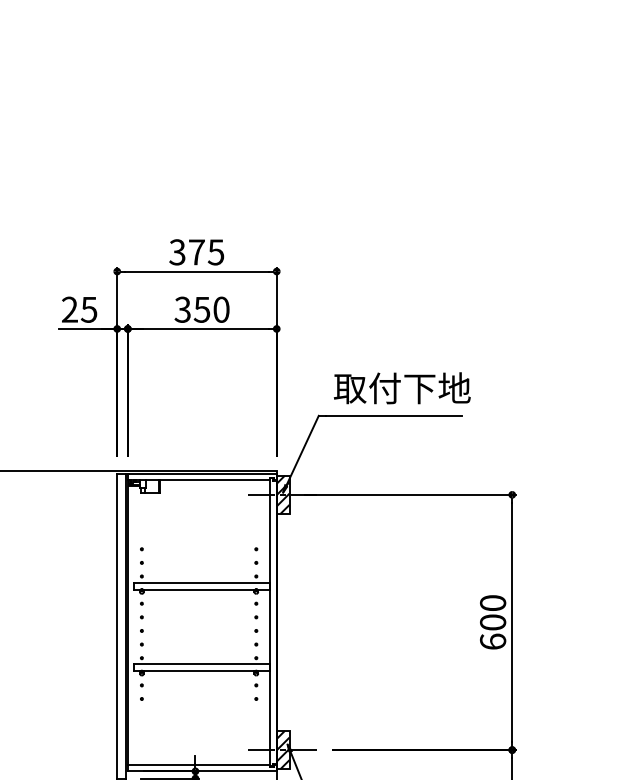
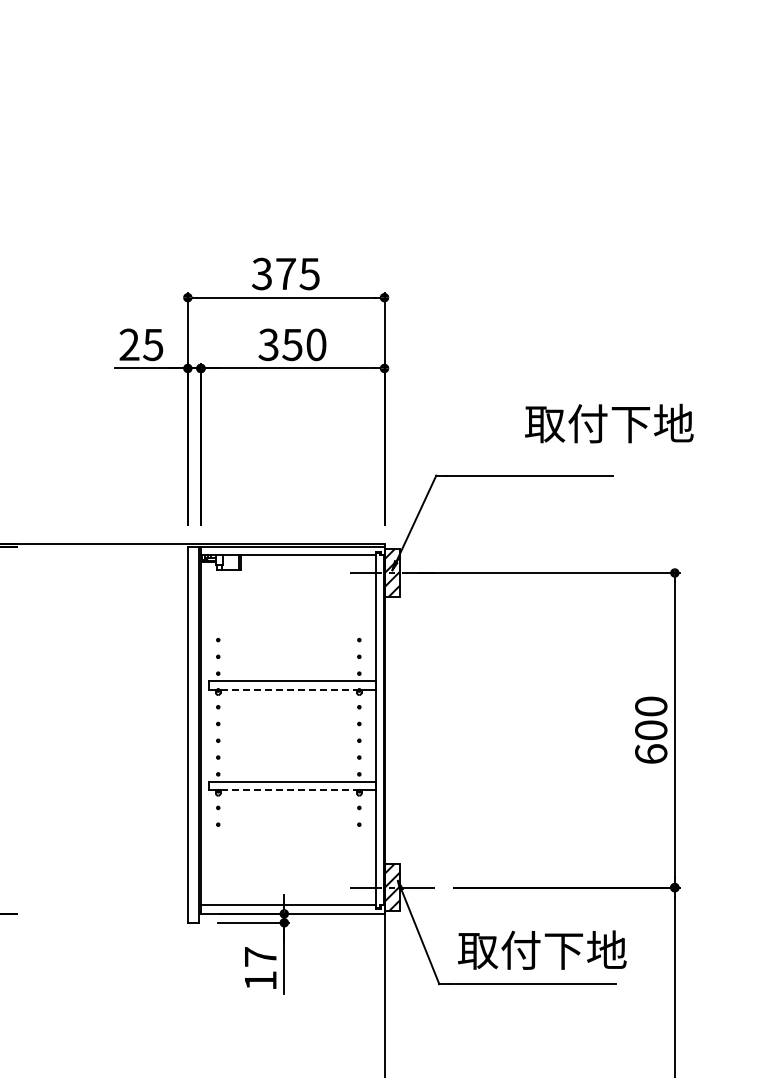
text: (402, 388) -> (609, 423), moved
line: (199, 589) -> (289, 689), solid -> dashed
line: (199, 671) -> (289, 790), solid -> dashed

